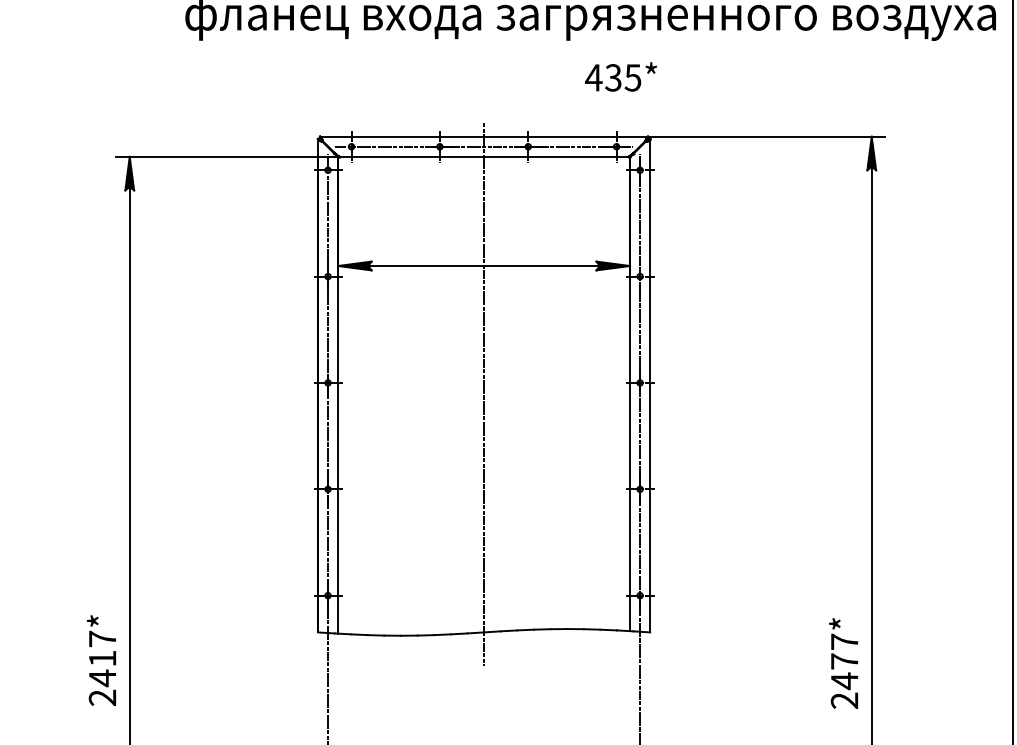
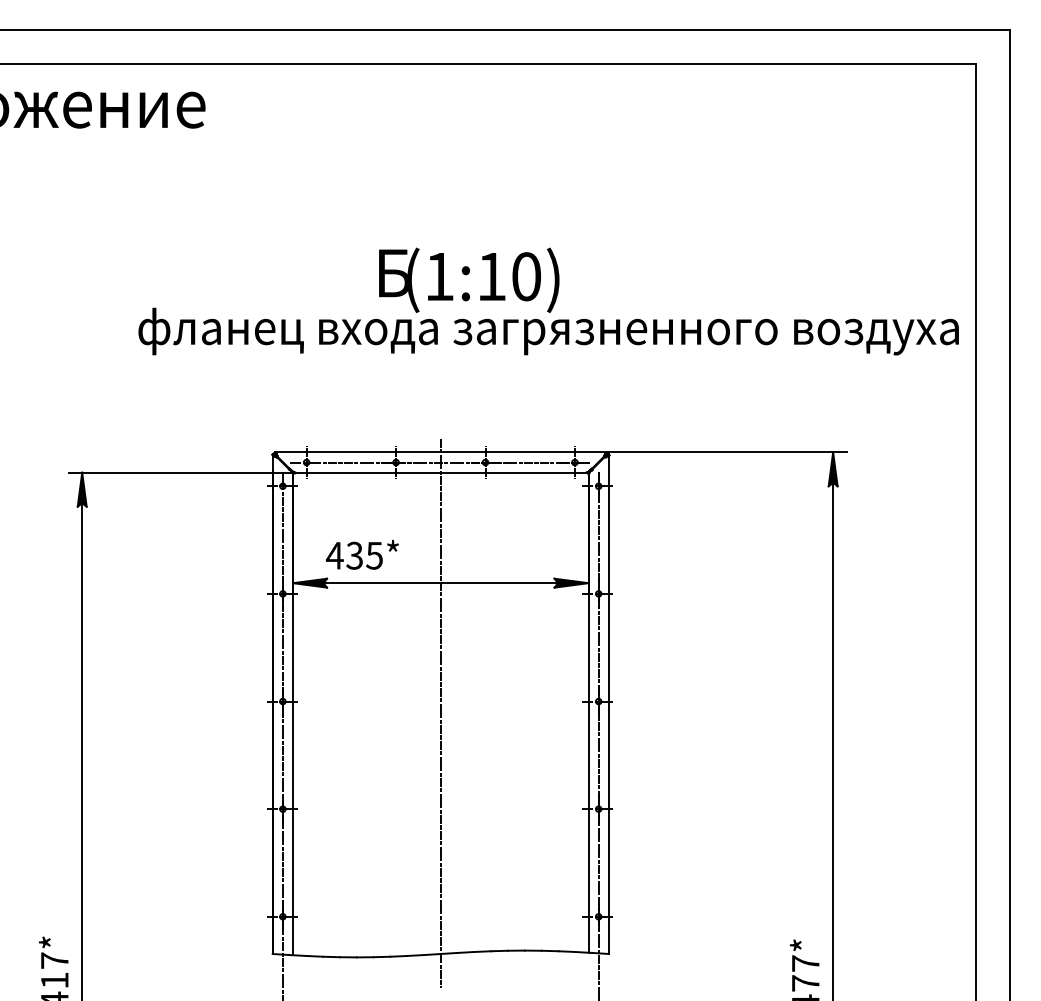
text: (621, 76) -> (362, 554), moved

